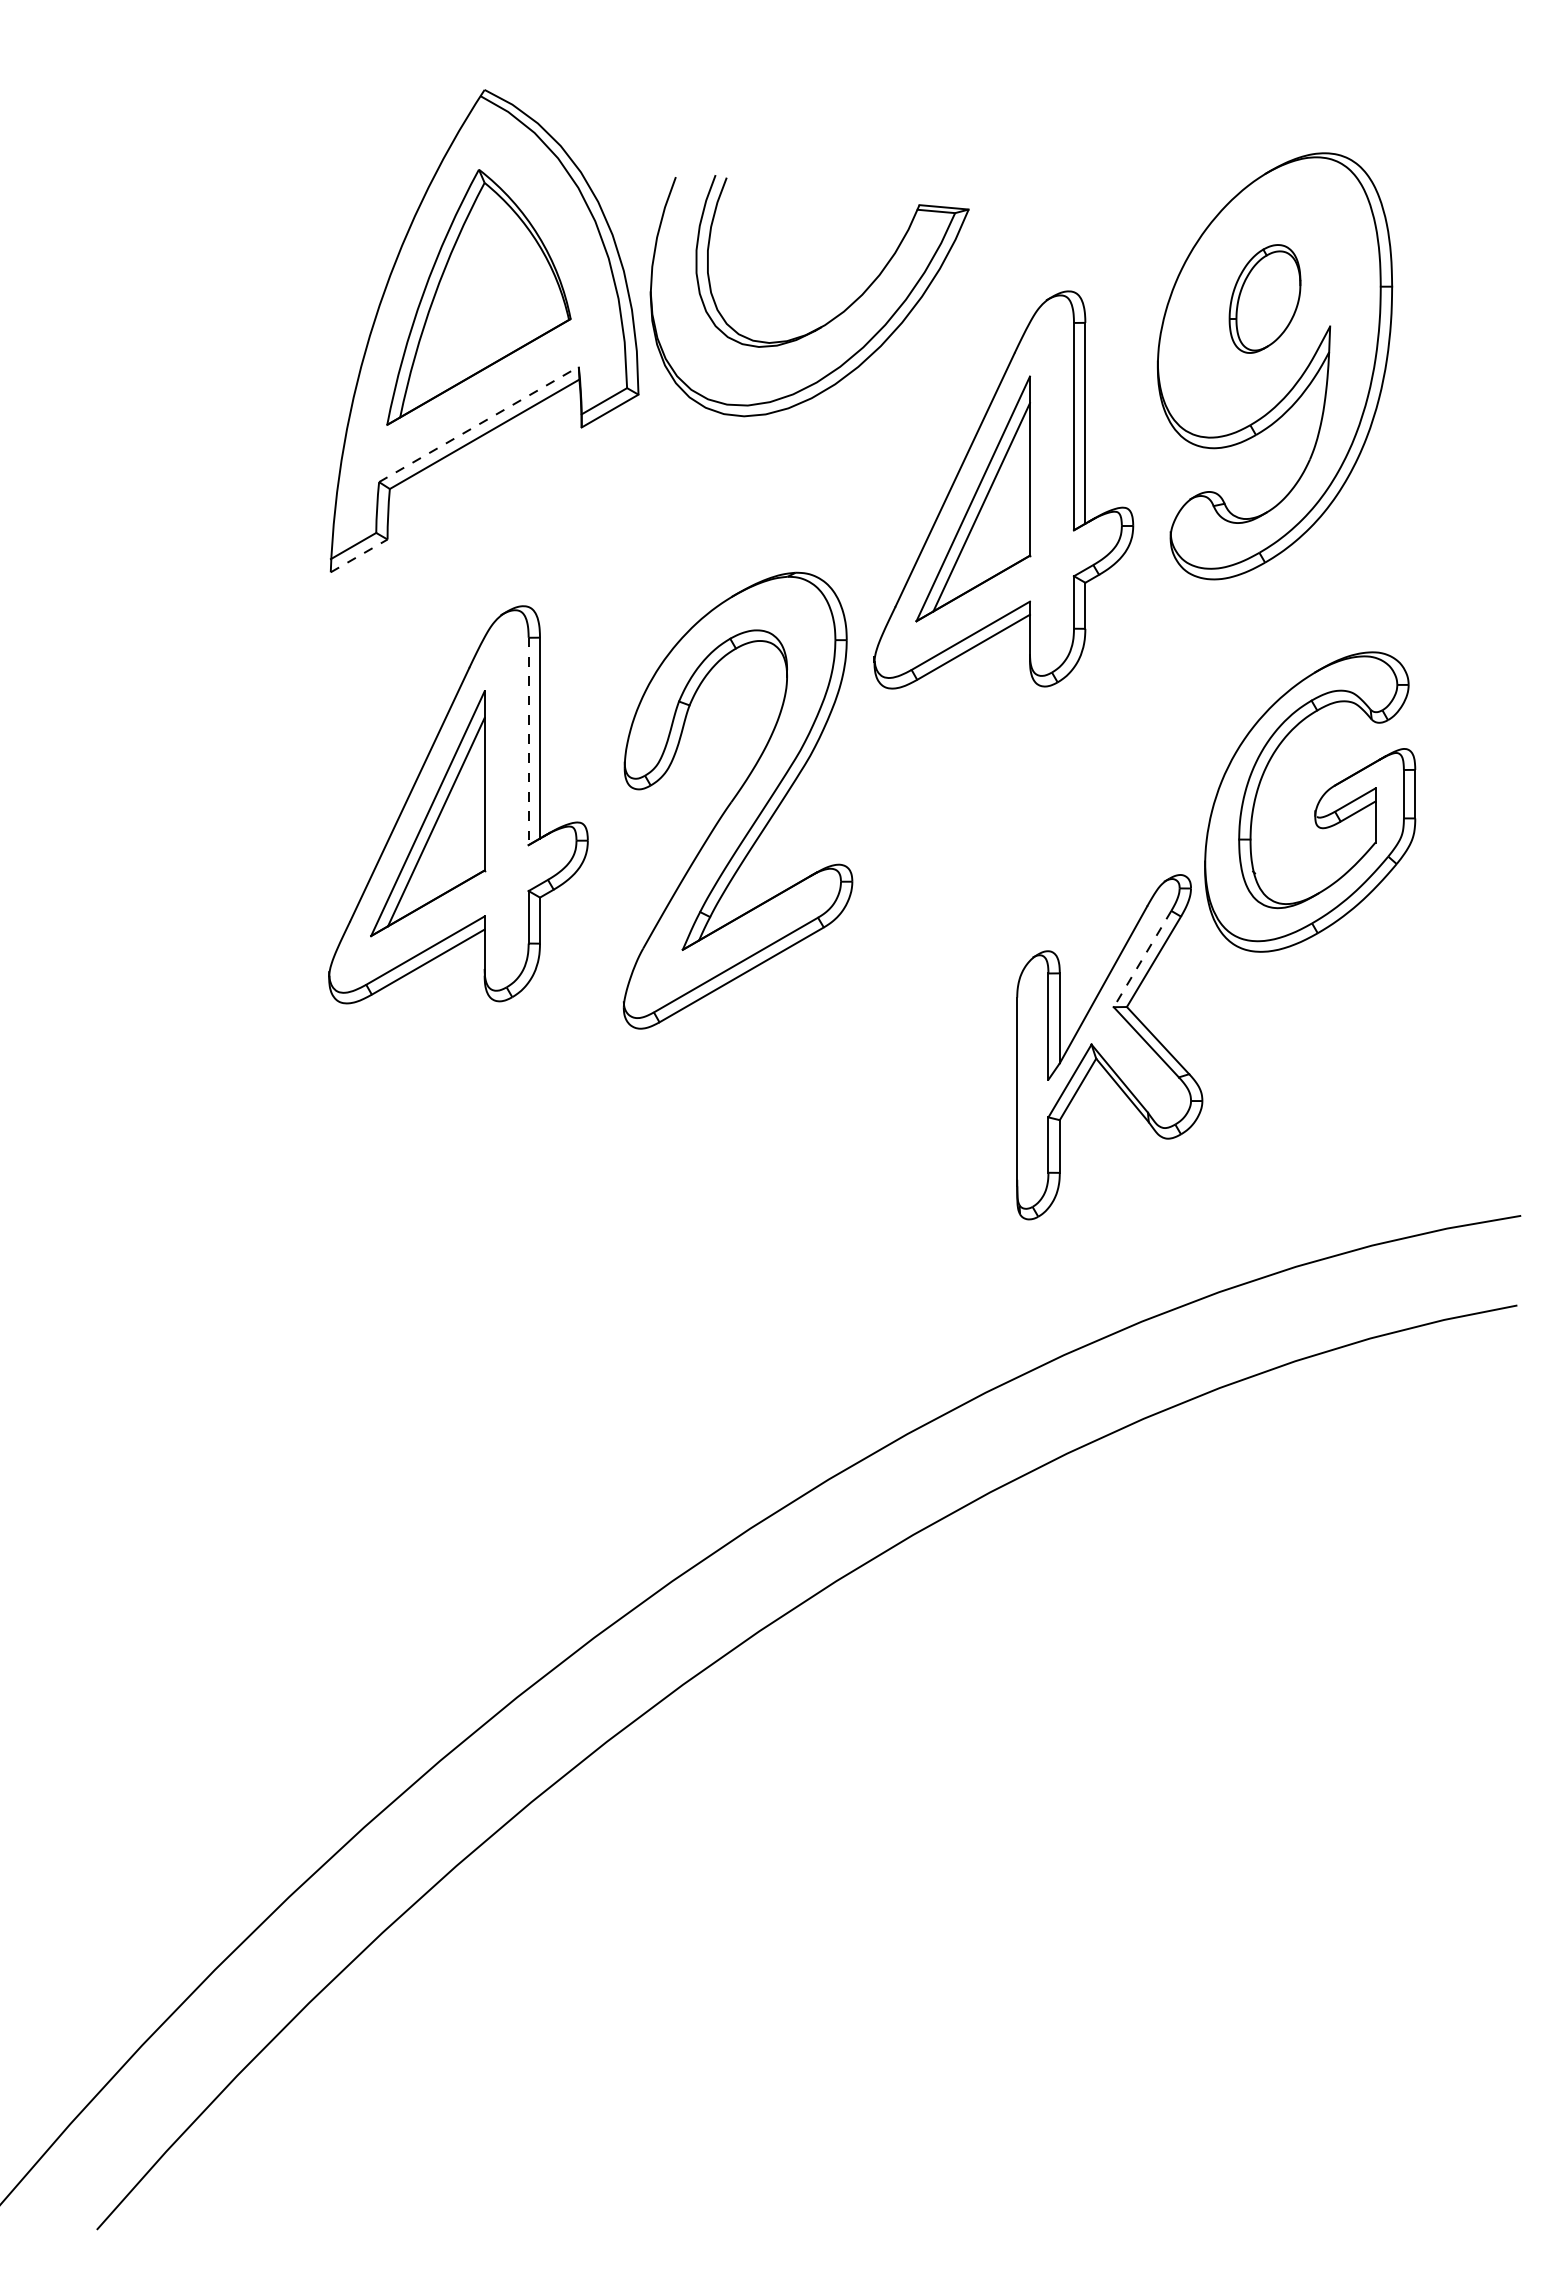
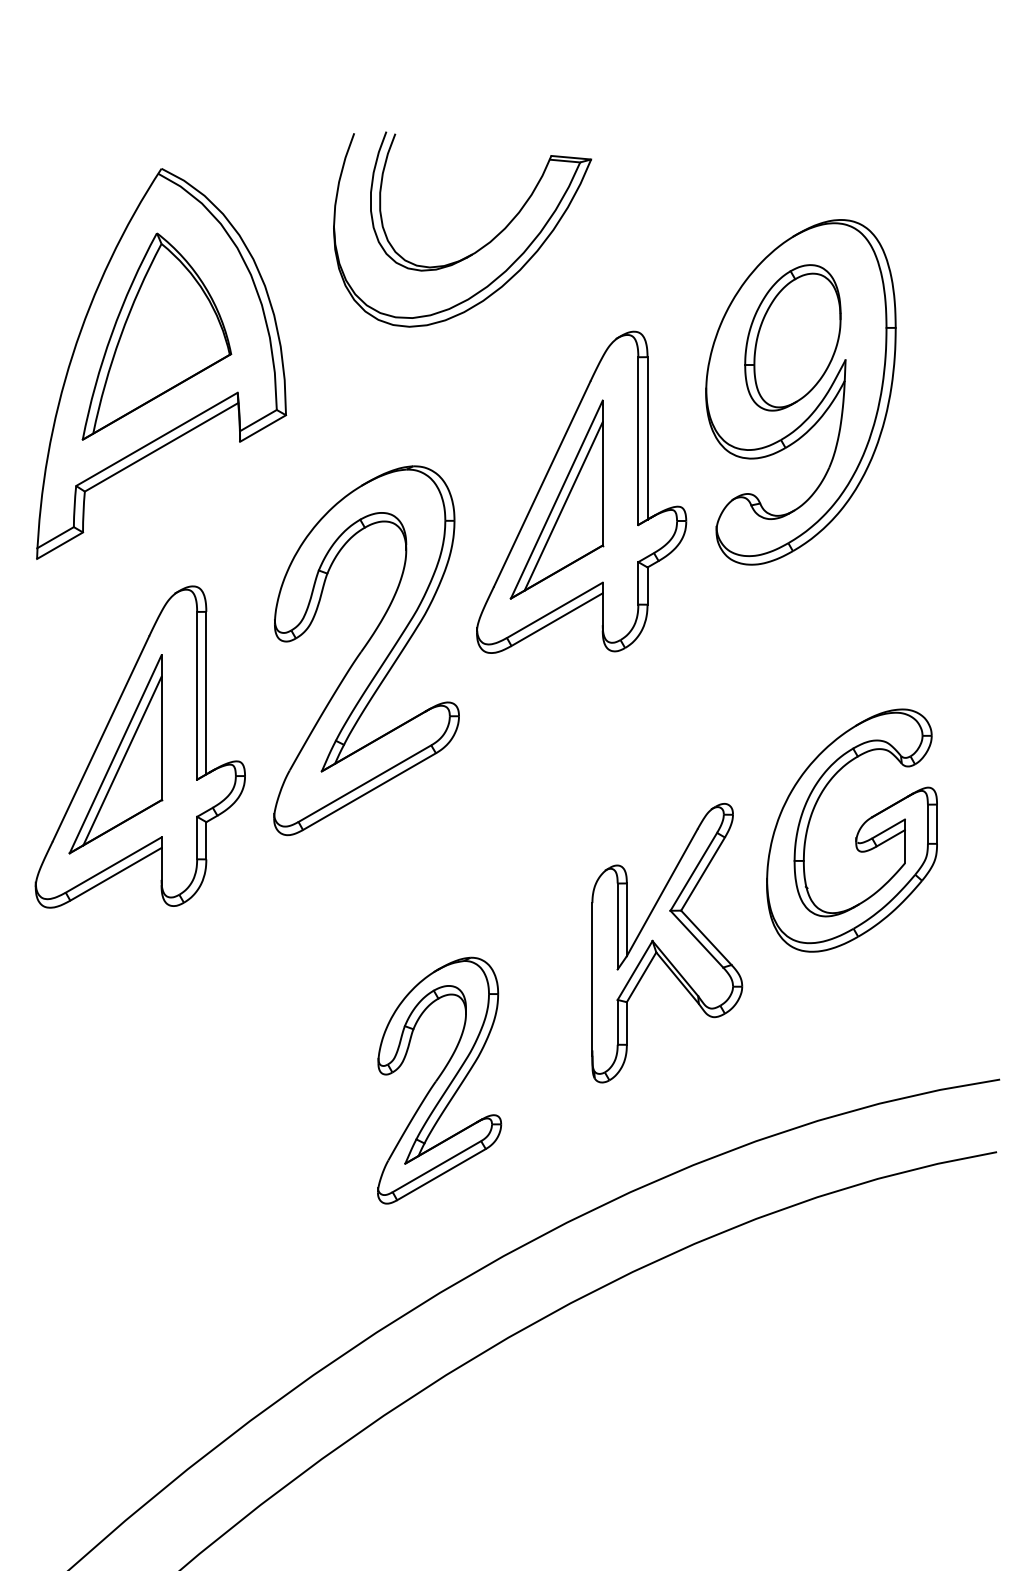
part: (1264, 298) -> (792, 337), size x1.67
part: (829, 320) -> (478, 249), moved
line: (479, 424) -> (157, 439), dashed -> solid
line: (359, 555) -> (60, 545), dashed -> solid
line: (528, 741) -> (197, 695), dashed -> solid
part: (737, 800) -> (366, 650), moved
part: (1317, 802) -> (857, 830), moved
line: (1142, 959) -> (693, 872), dashed -> solid
part: (828, 1217) -> (439, 1080), added

